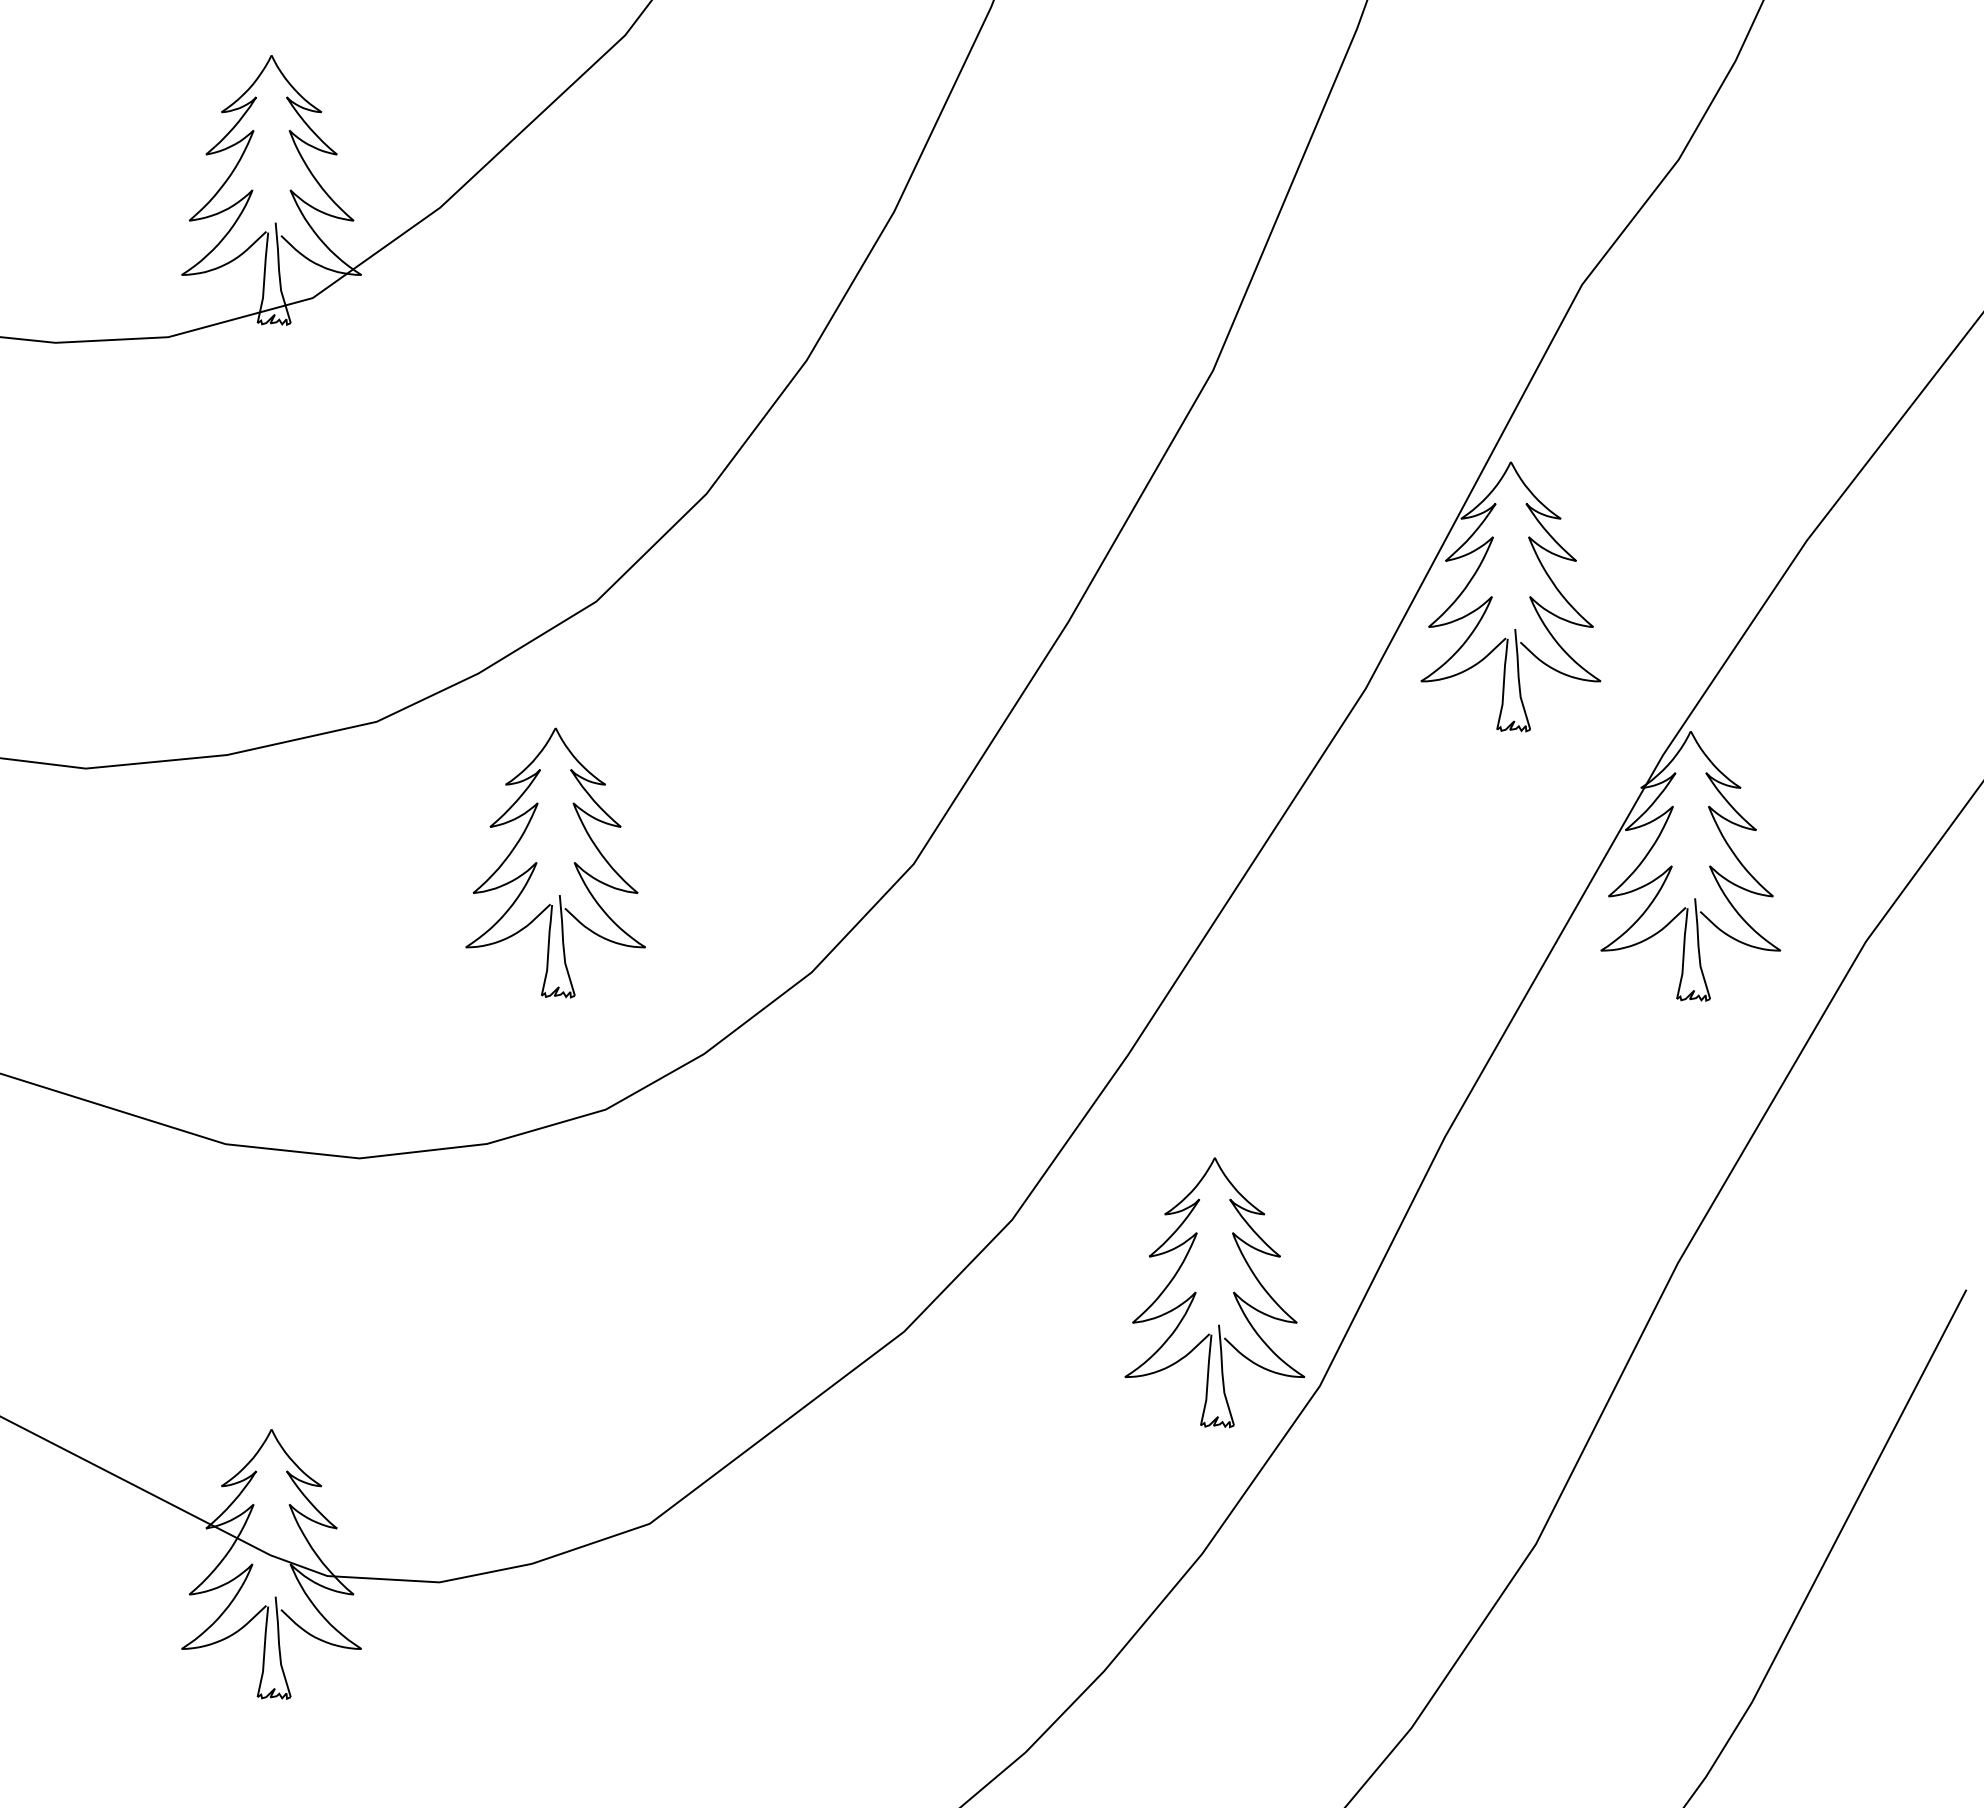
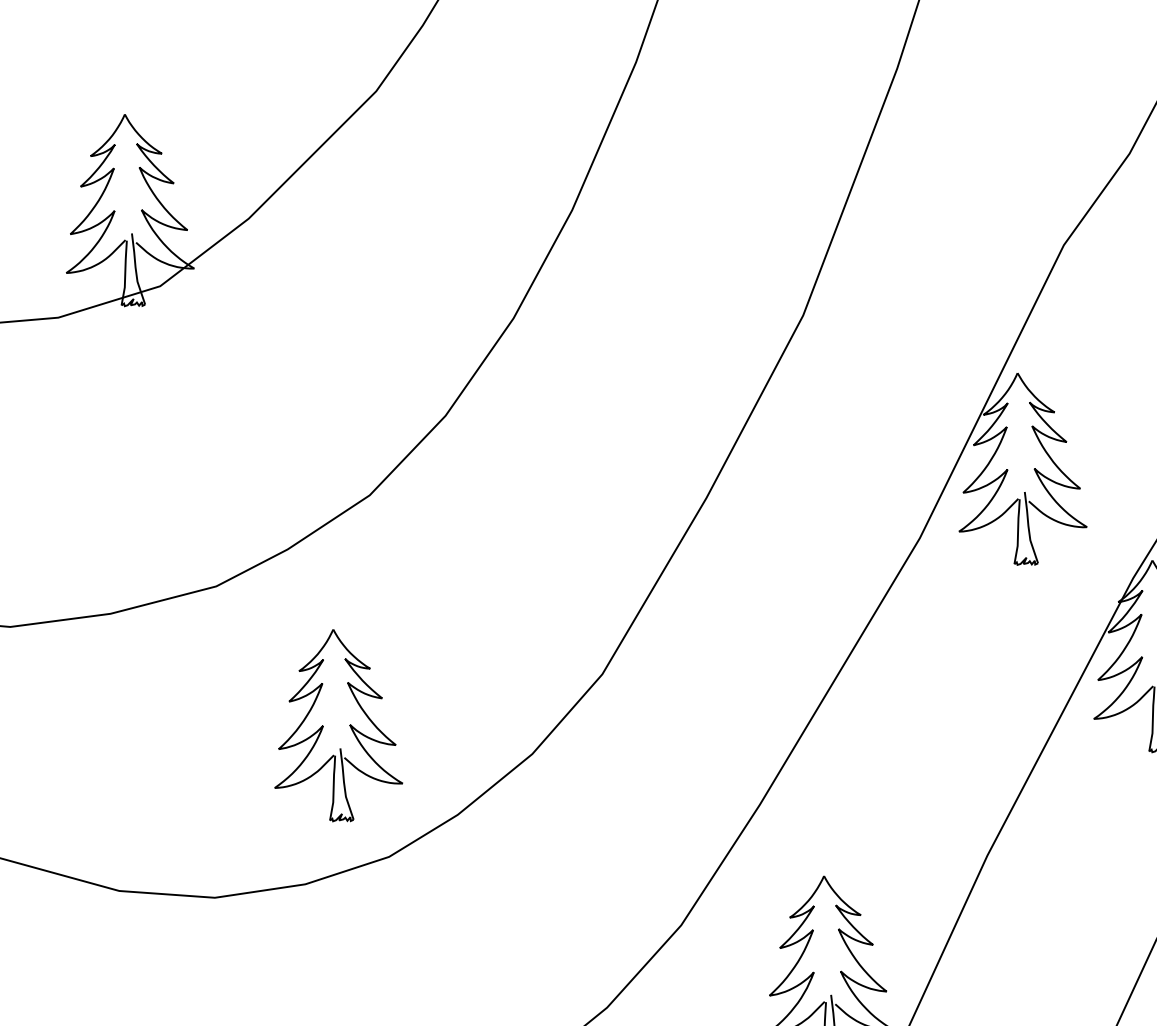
part: (537, 862) -> (323, 725), moved

